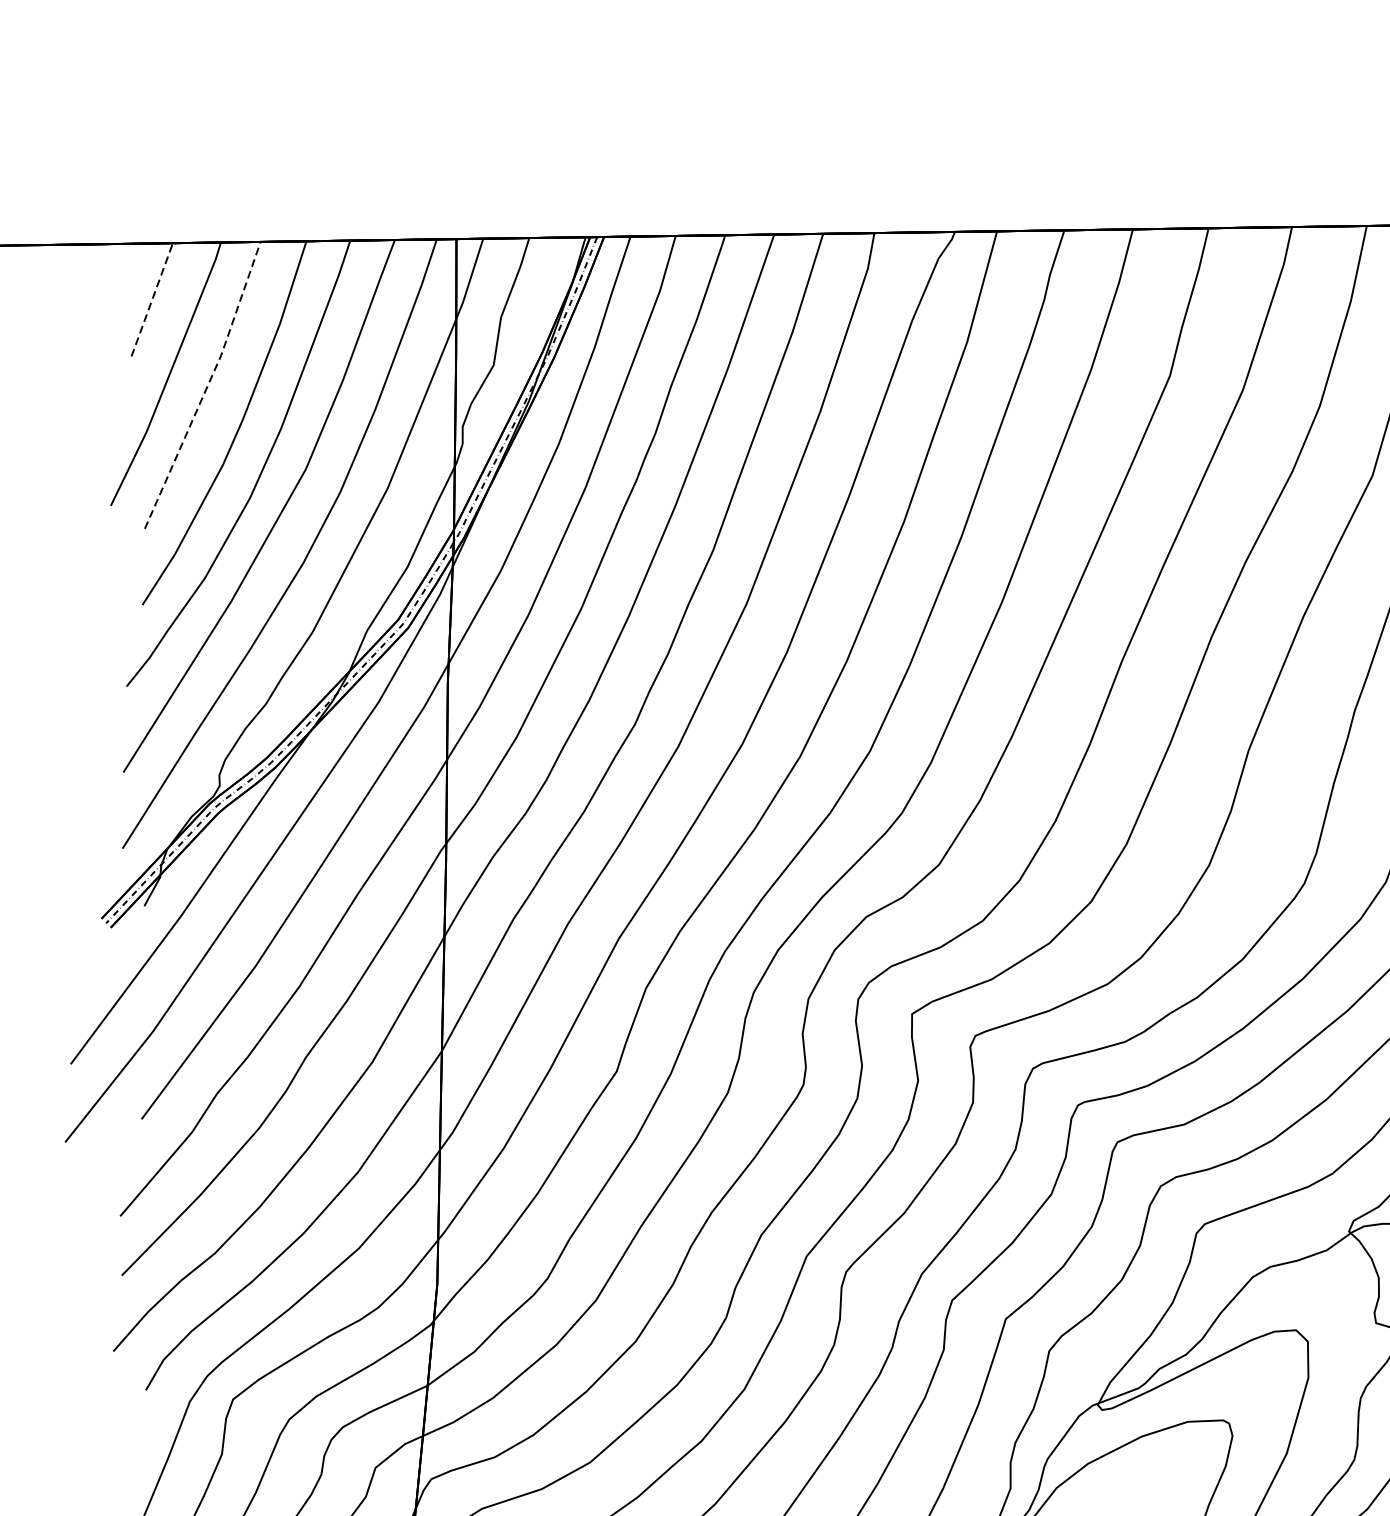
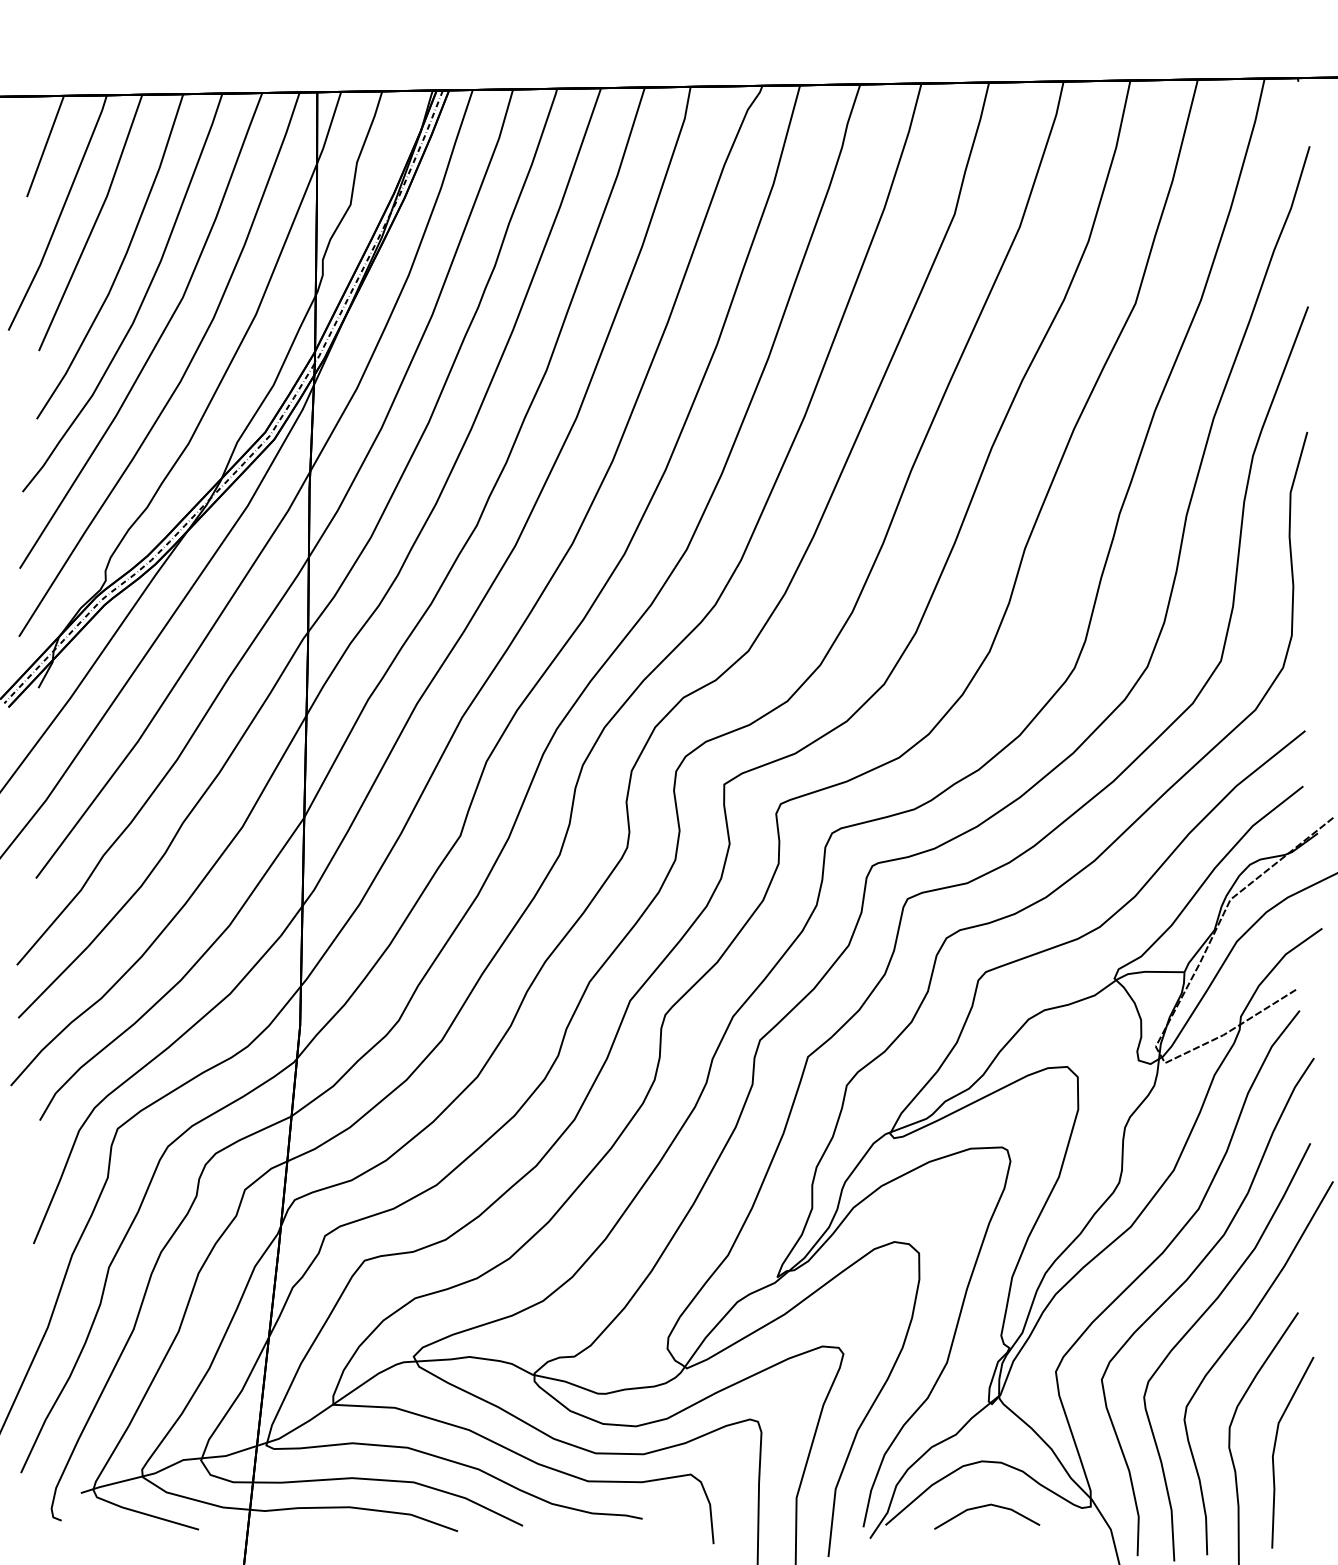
line: (152, 299) -> (45, 146), dashed -> solid
line: (208, 386) -> (95, 223), dashed -> solid

